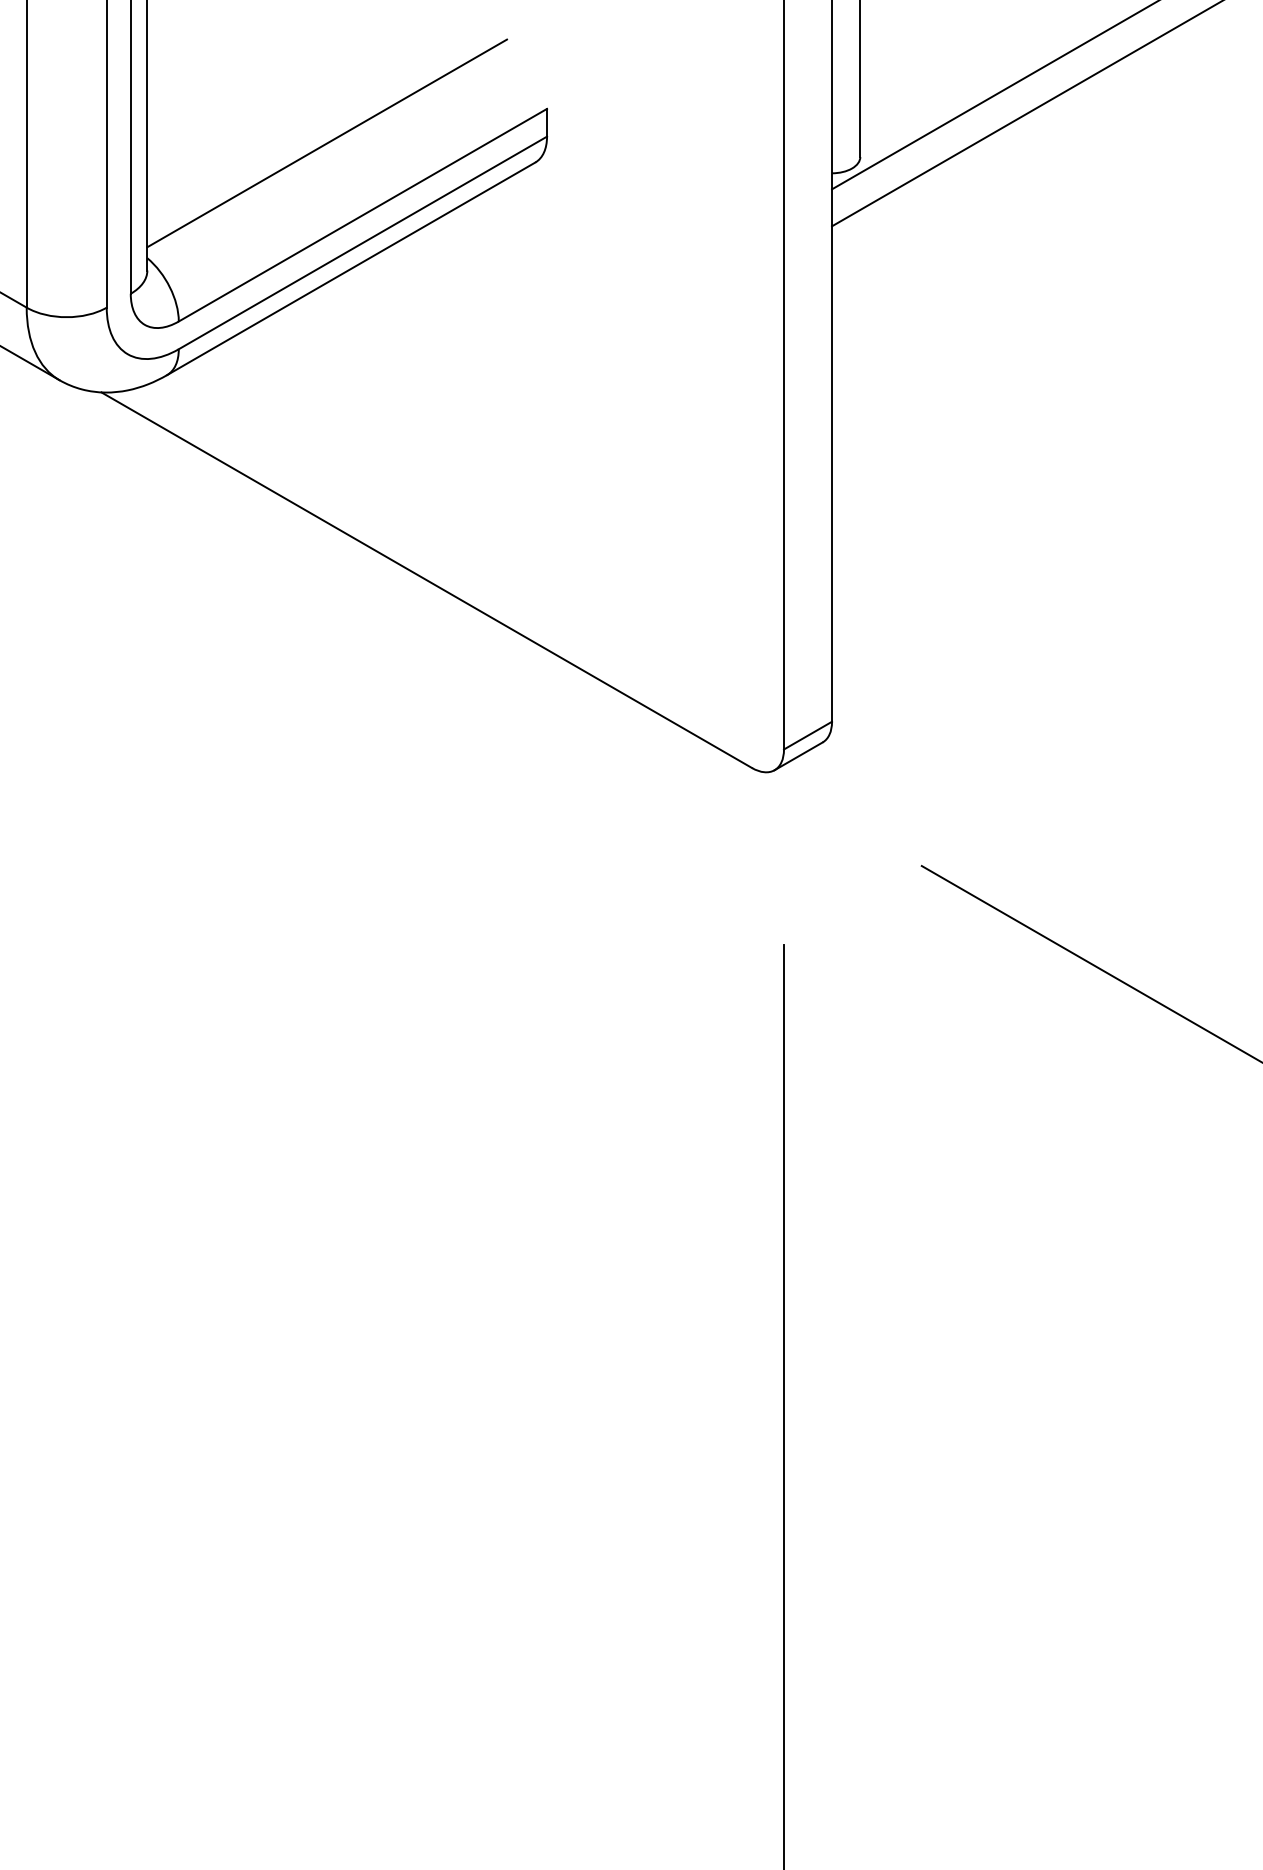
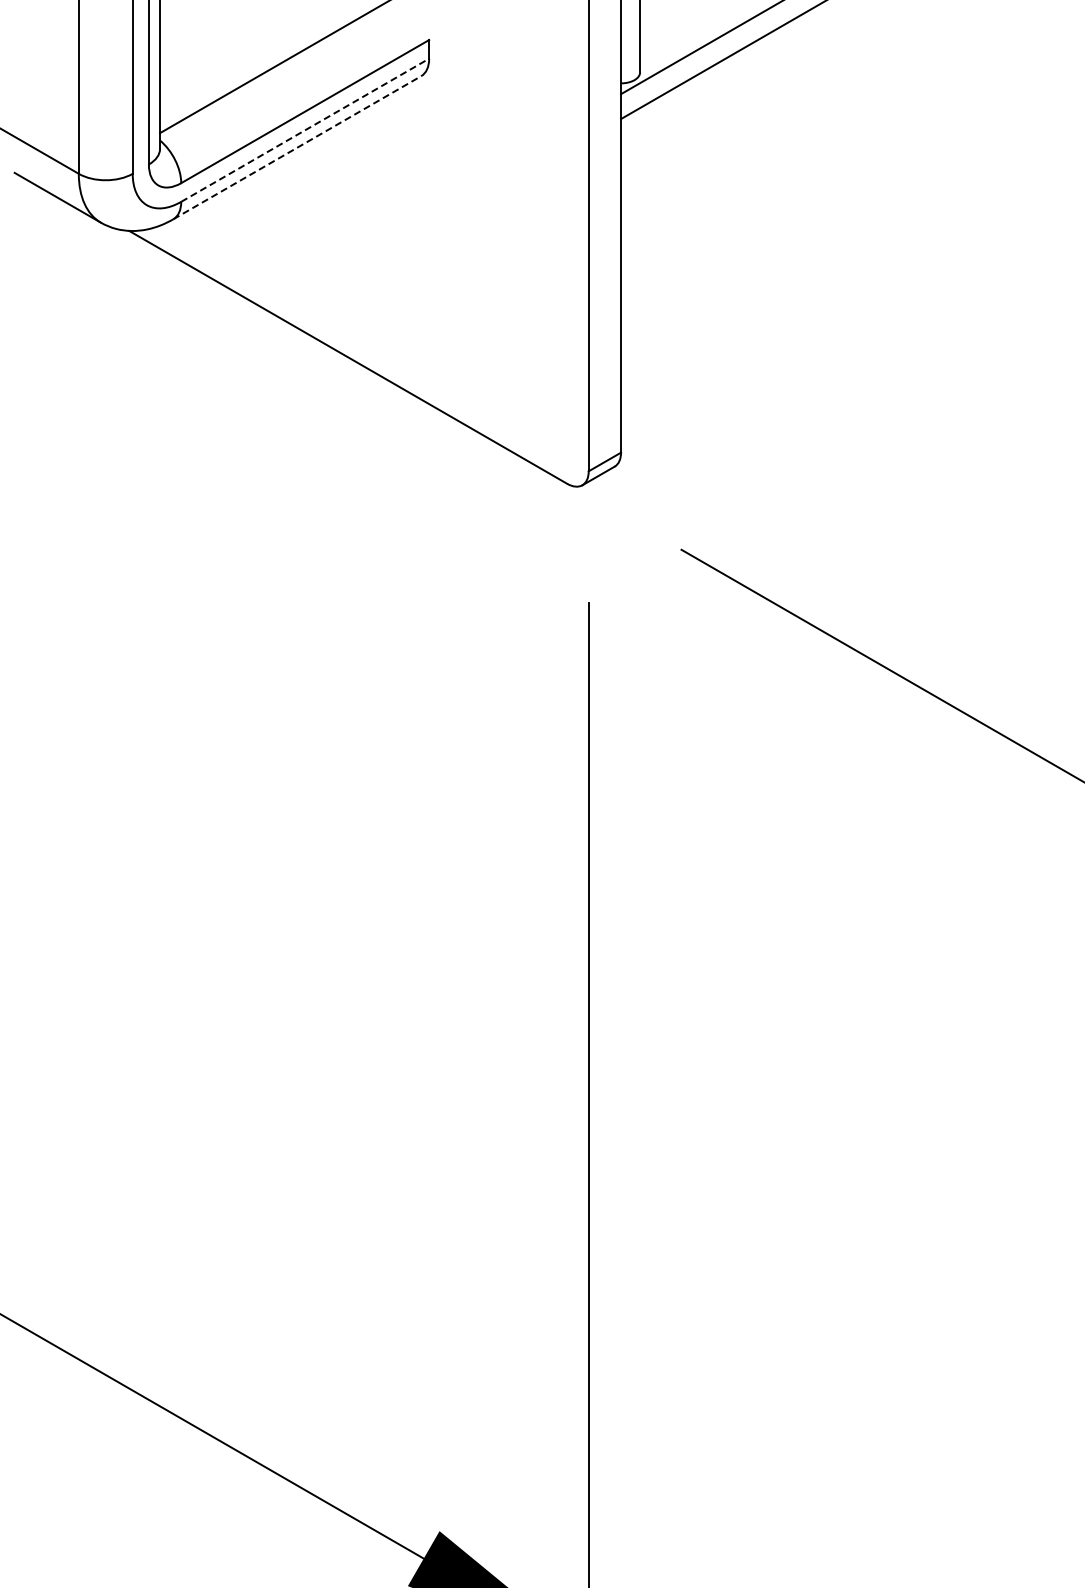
line: (363, 243) -> (305, 130), solid -> dashed
line: (351, 268) -> (297, 147), solid -> dashed

